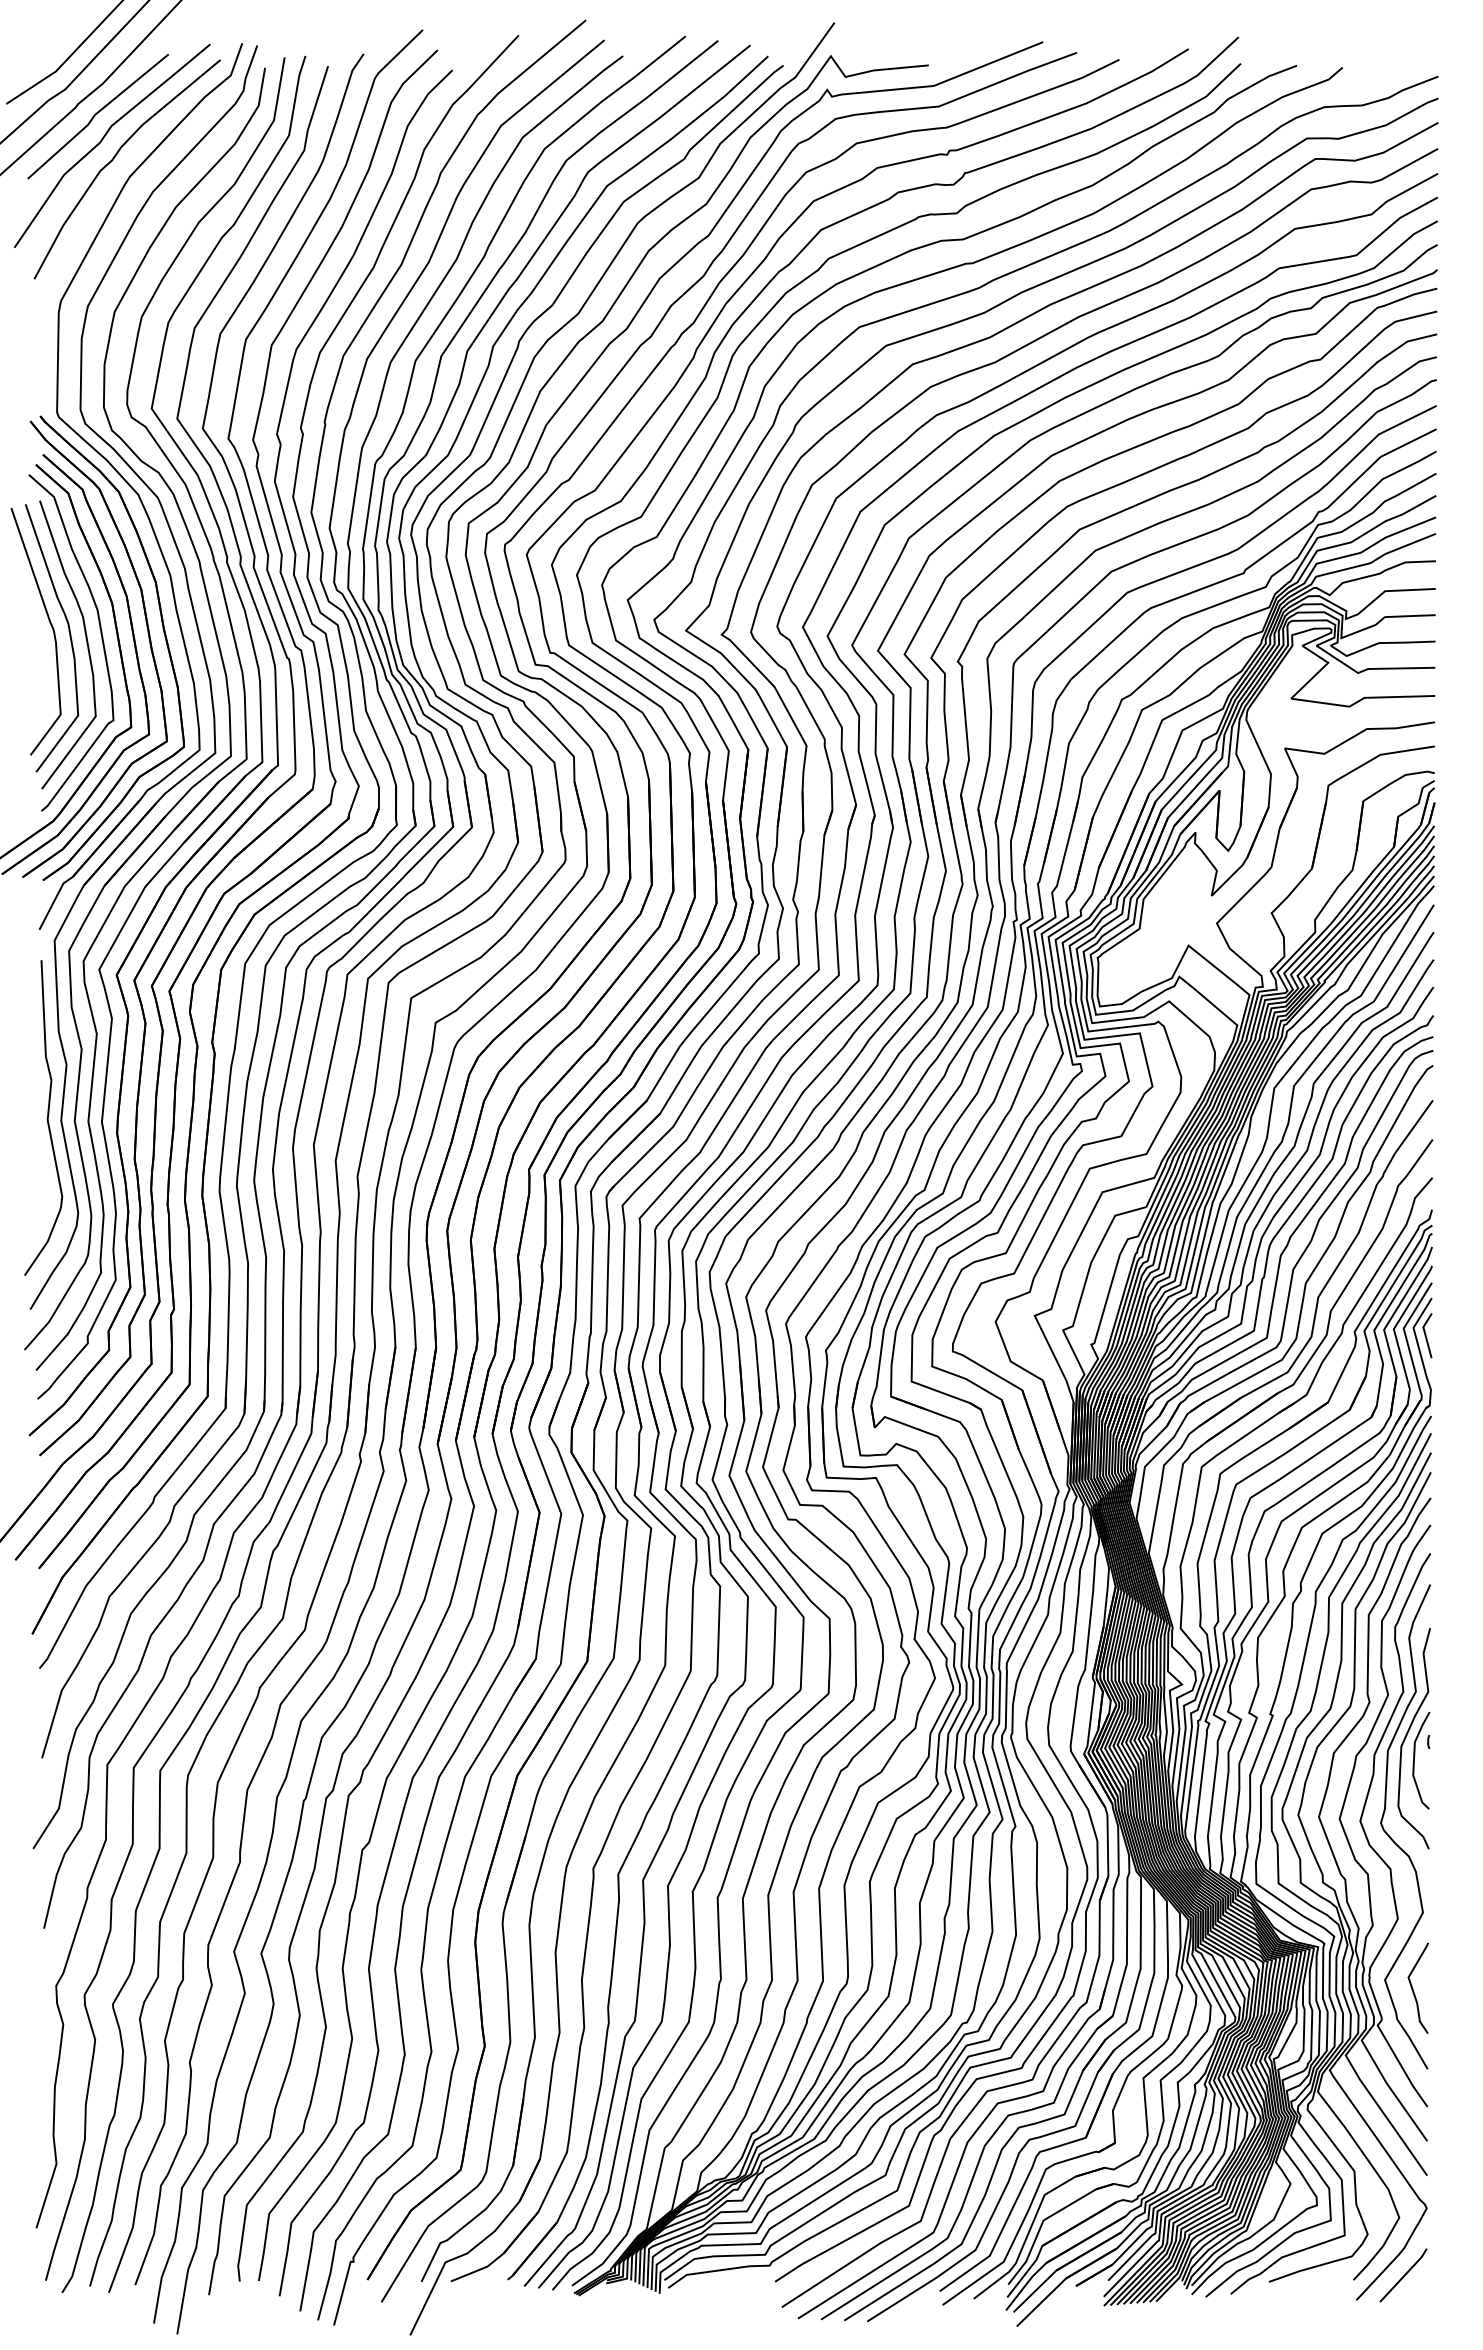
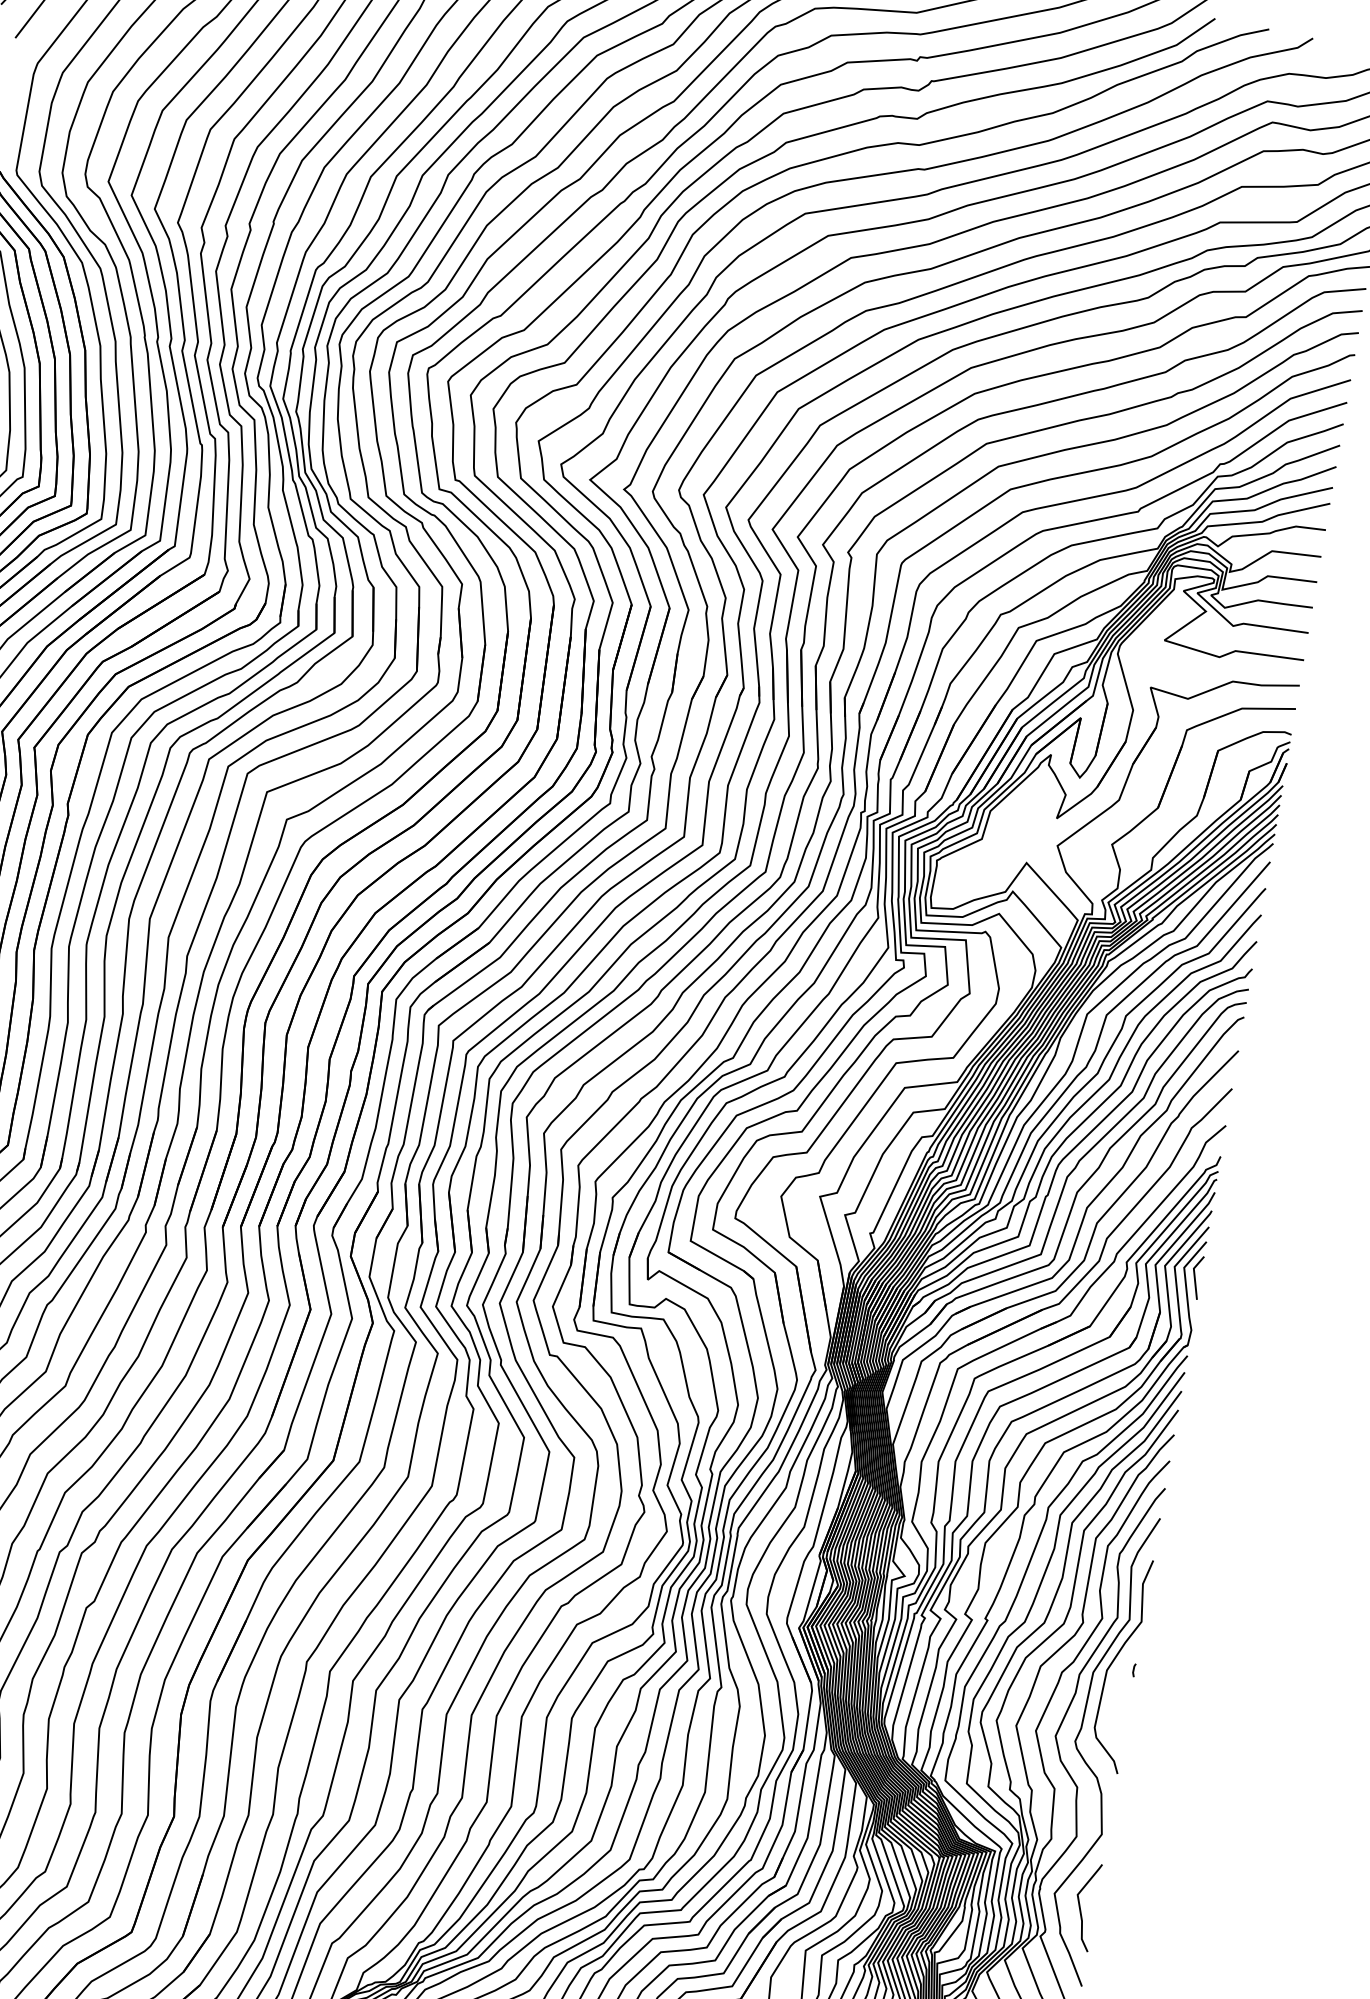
curve: (1414, 1760) -> (1117, 1686), removed

